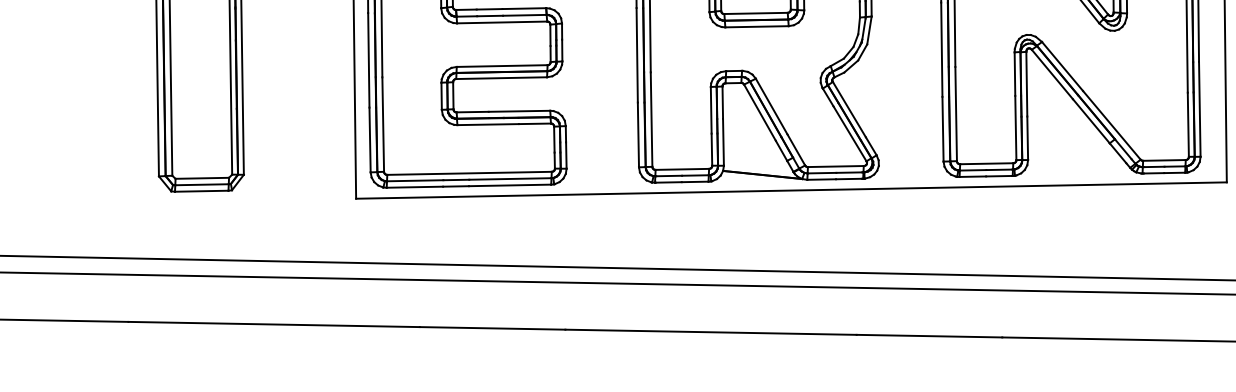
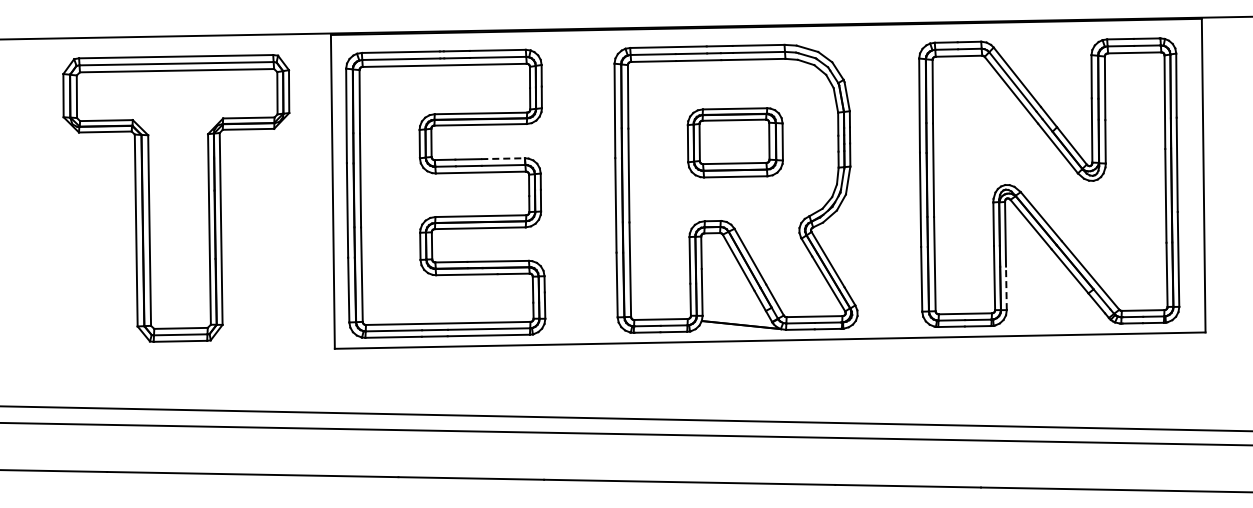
line: (524, 8) -> (503, 158), solid -> dashed
line: (1027, 138) -> (1006, 288), solid -> dashed

